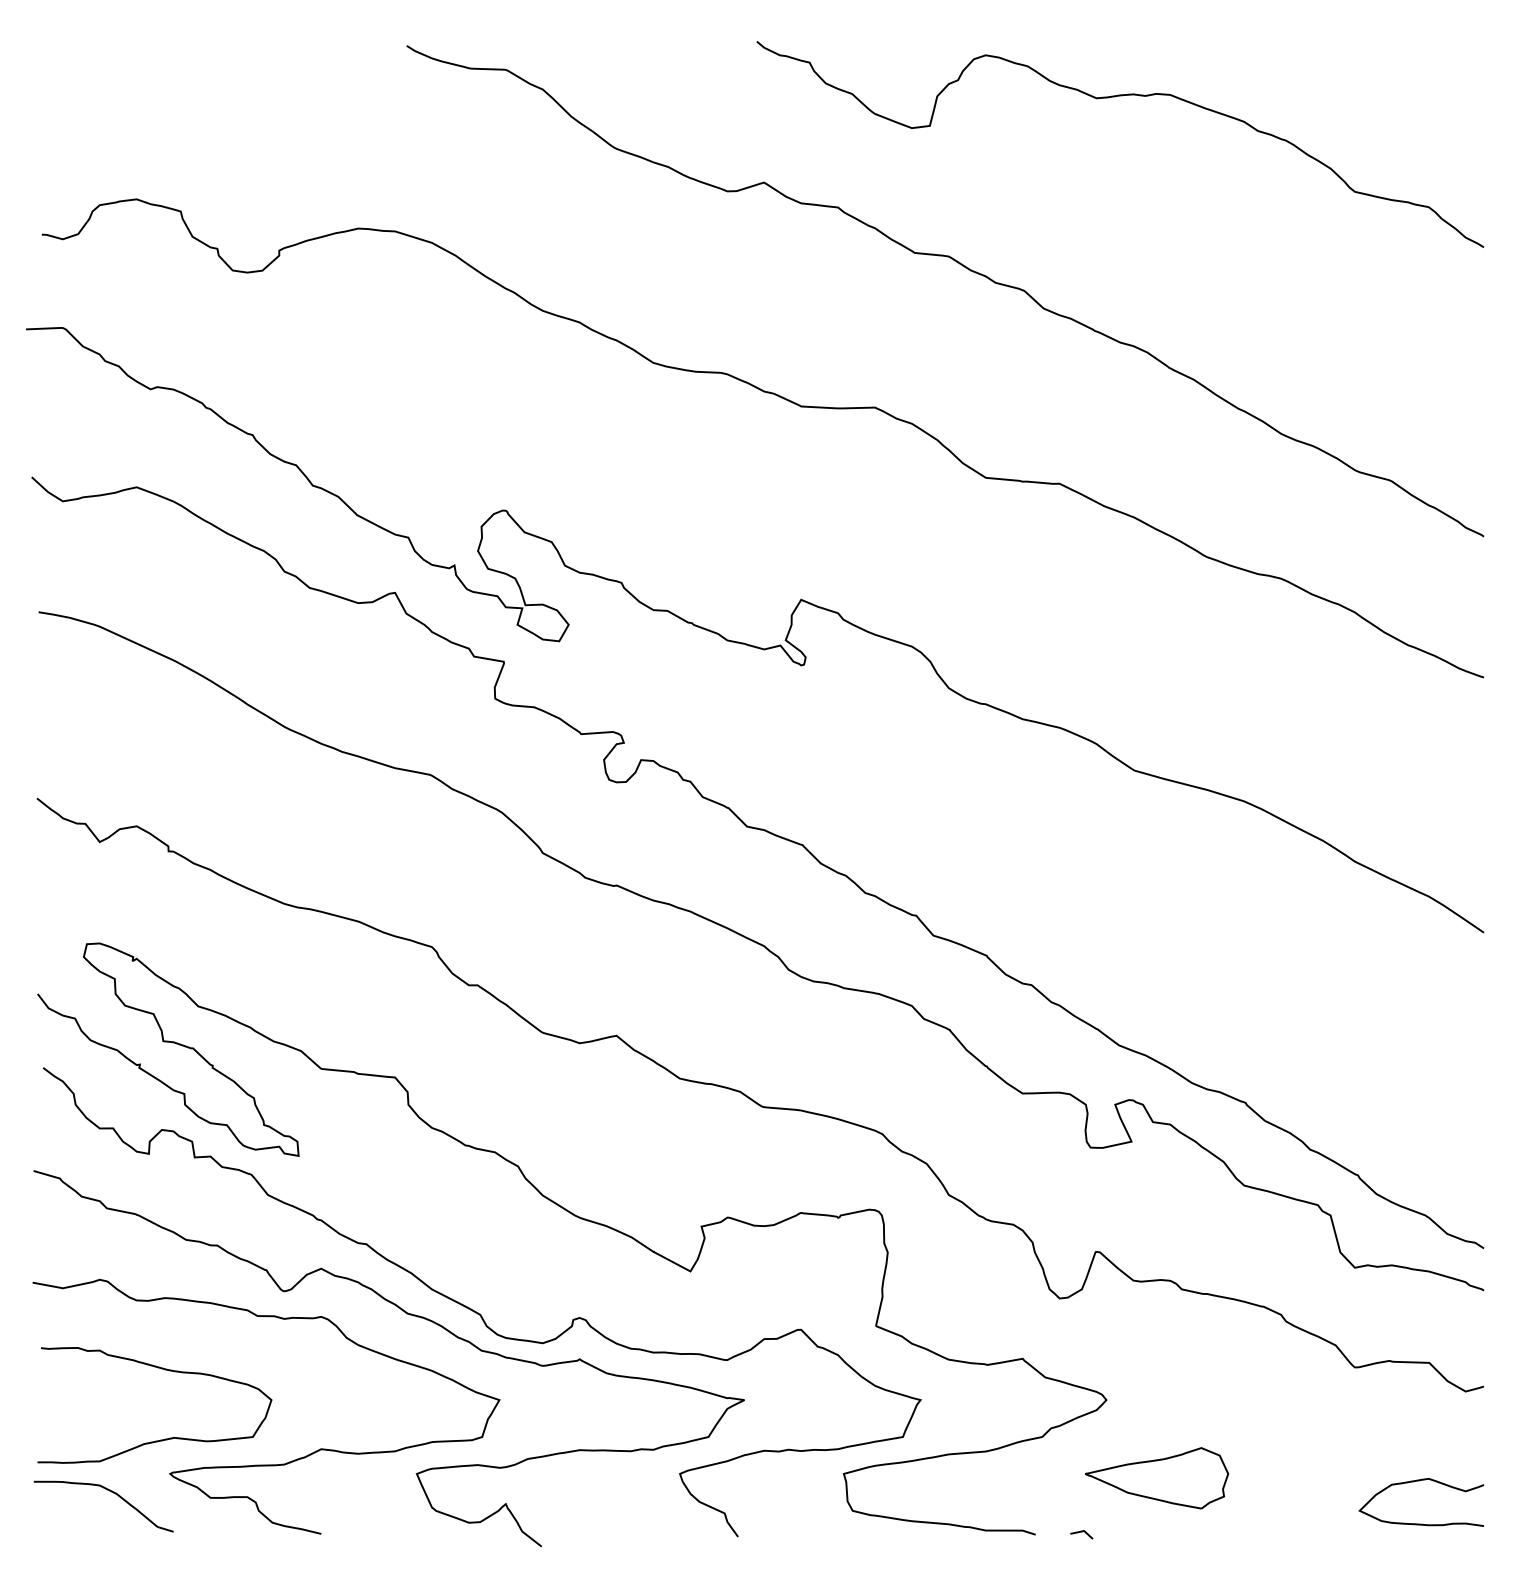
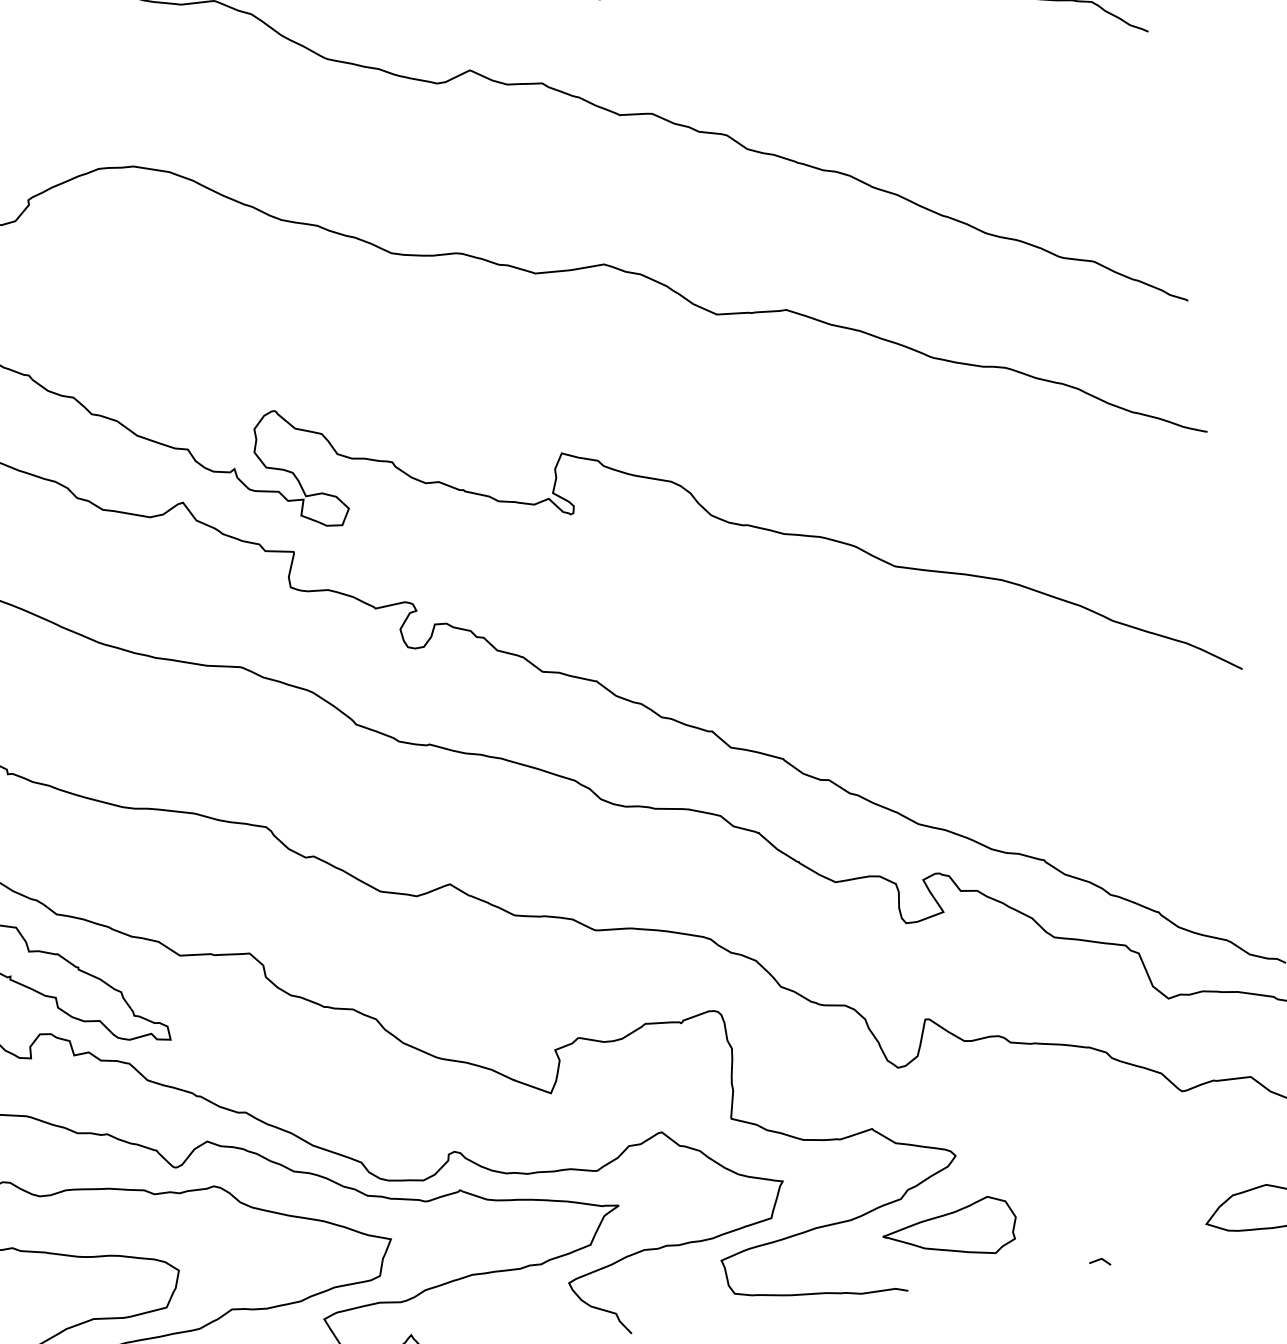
part: (1157, 1478) -> (950, 1231), moved
line: (1081, 1532) -> (1099, 1260), moved

